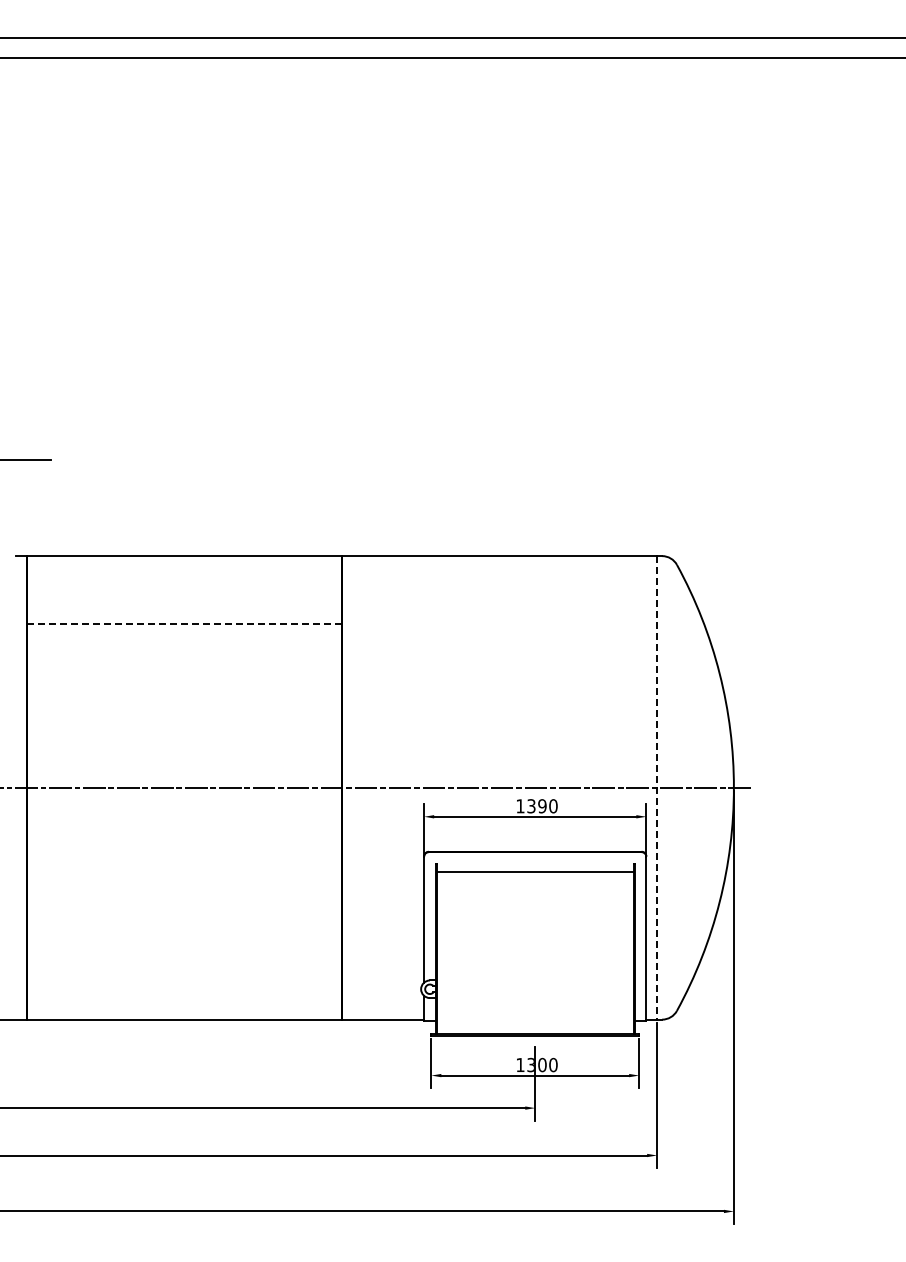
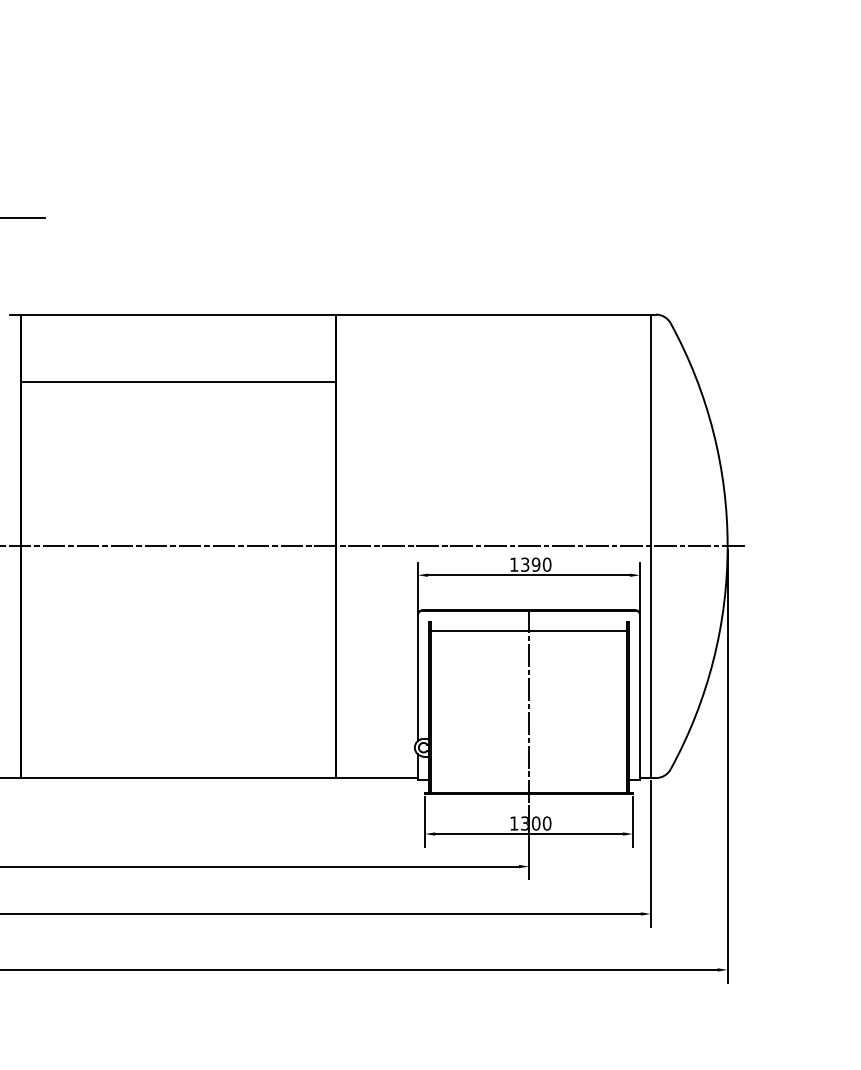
line: (185, 623) -> (179, 381), dashed -> solid
line: (657, 787) -> (651, 545), dashed -> solid
line: (535, 948) -> (529, 706), added

